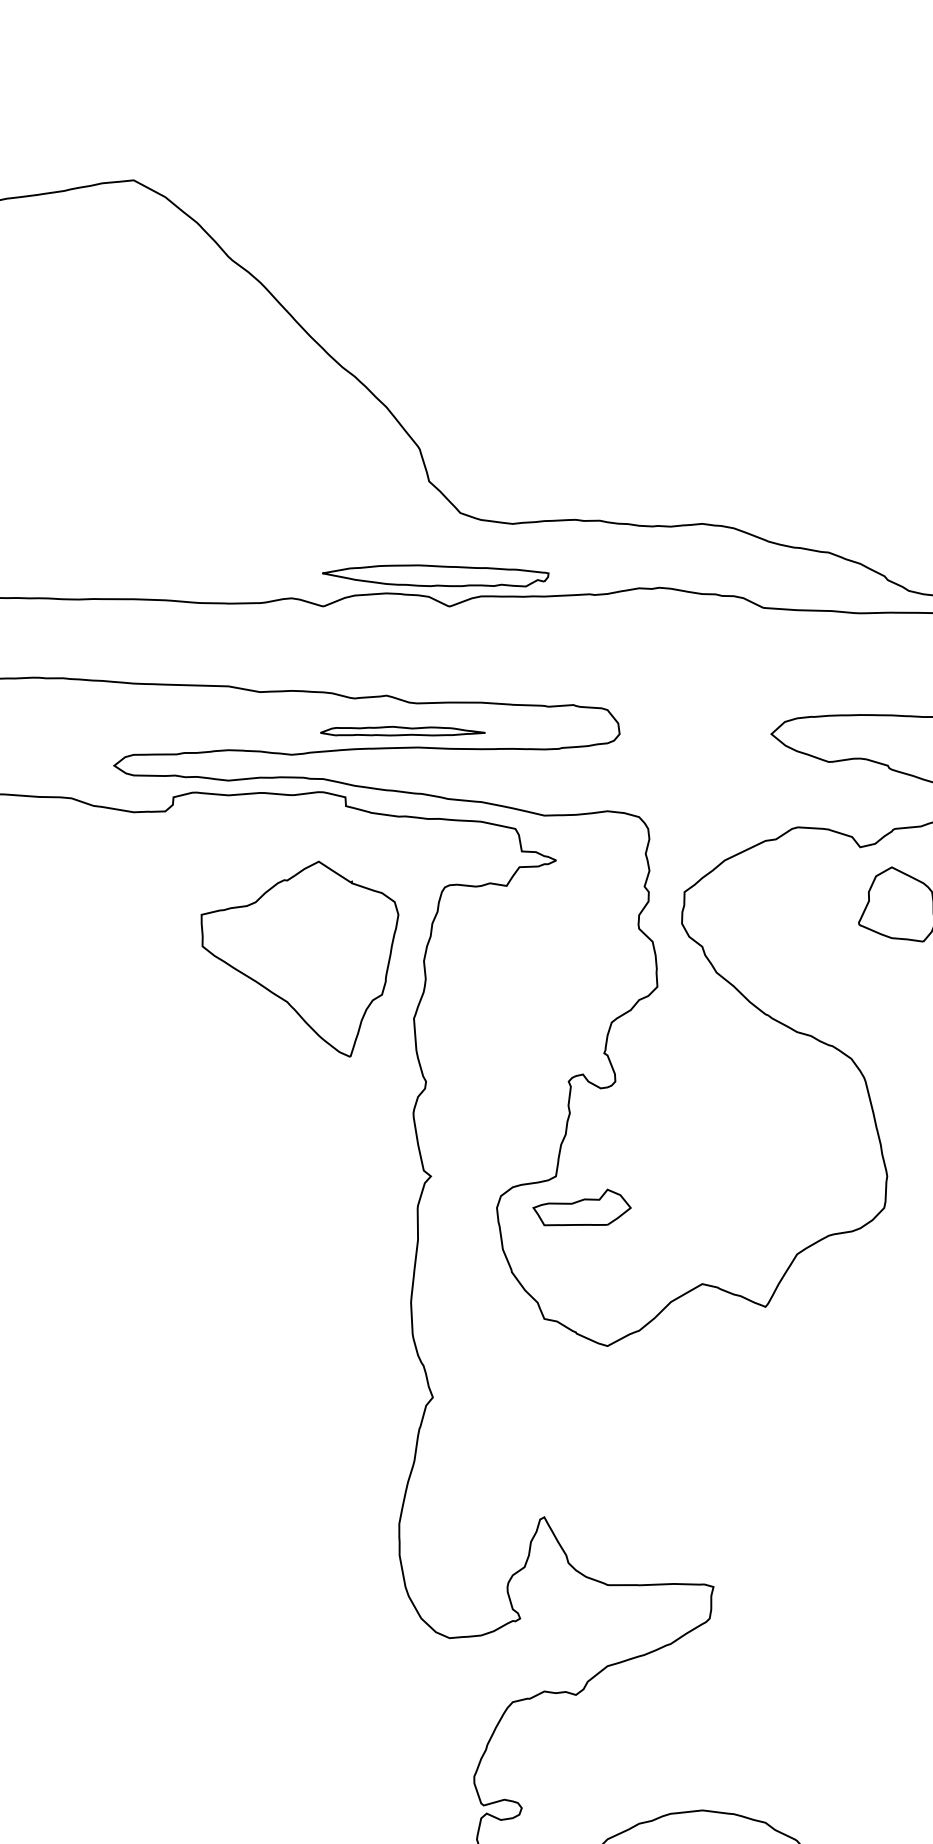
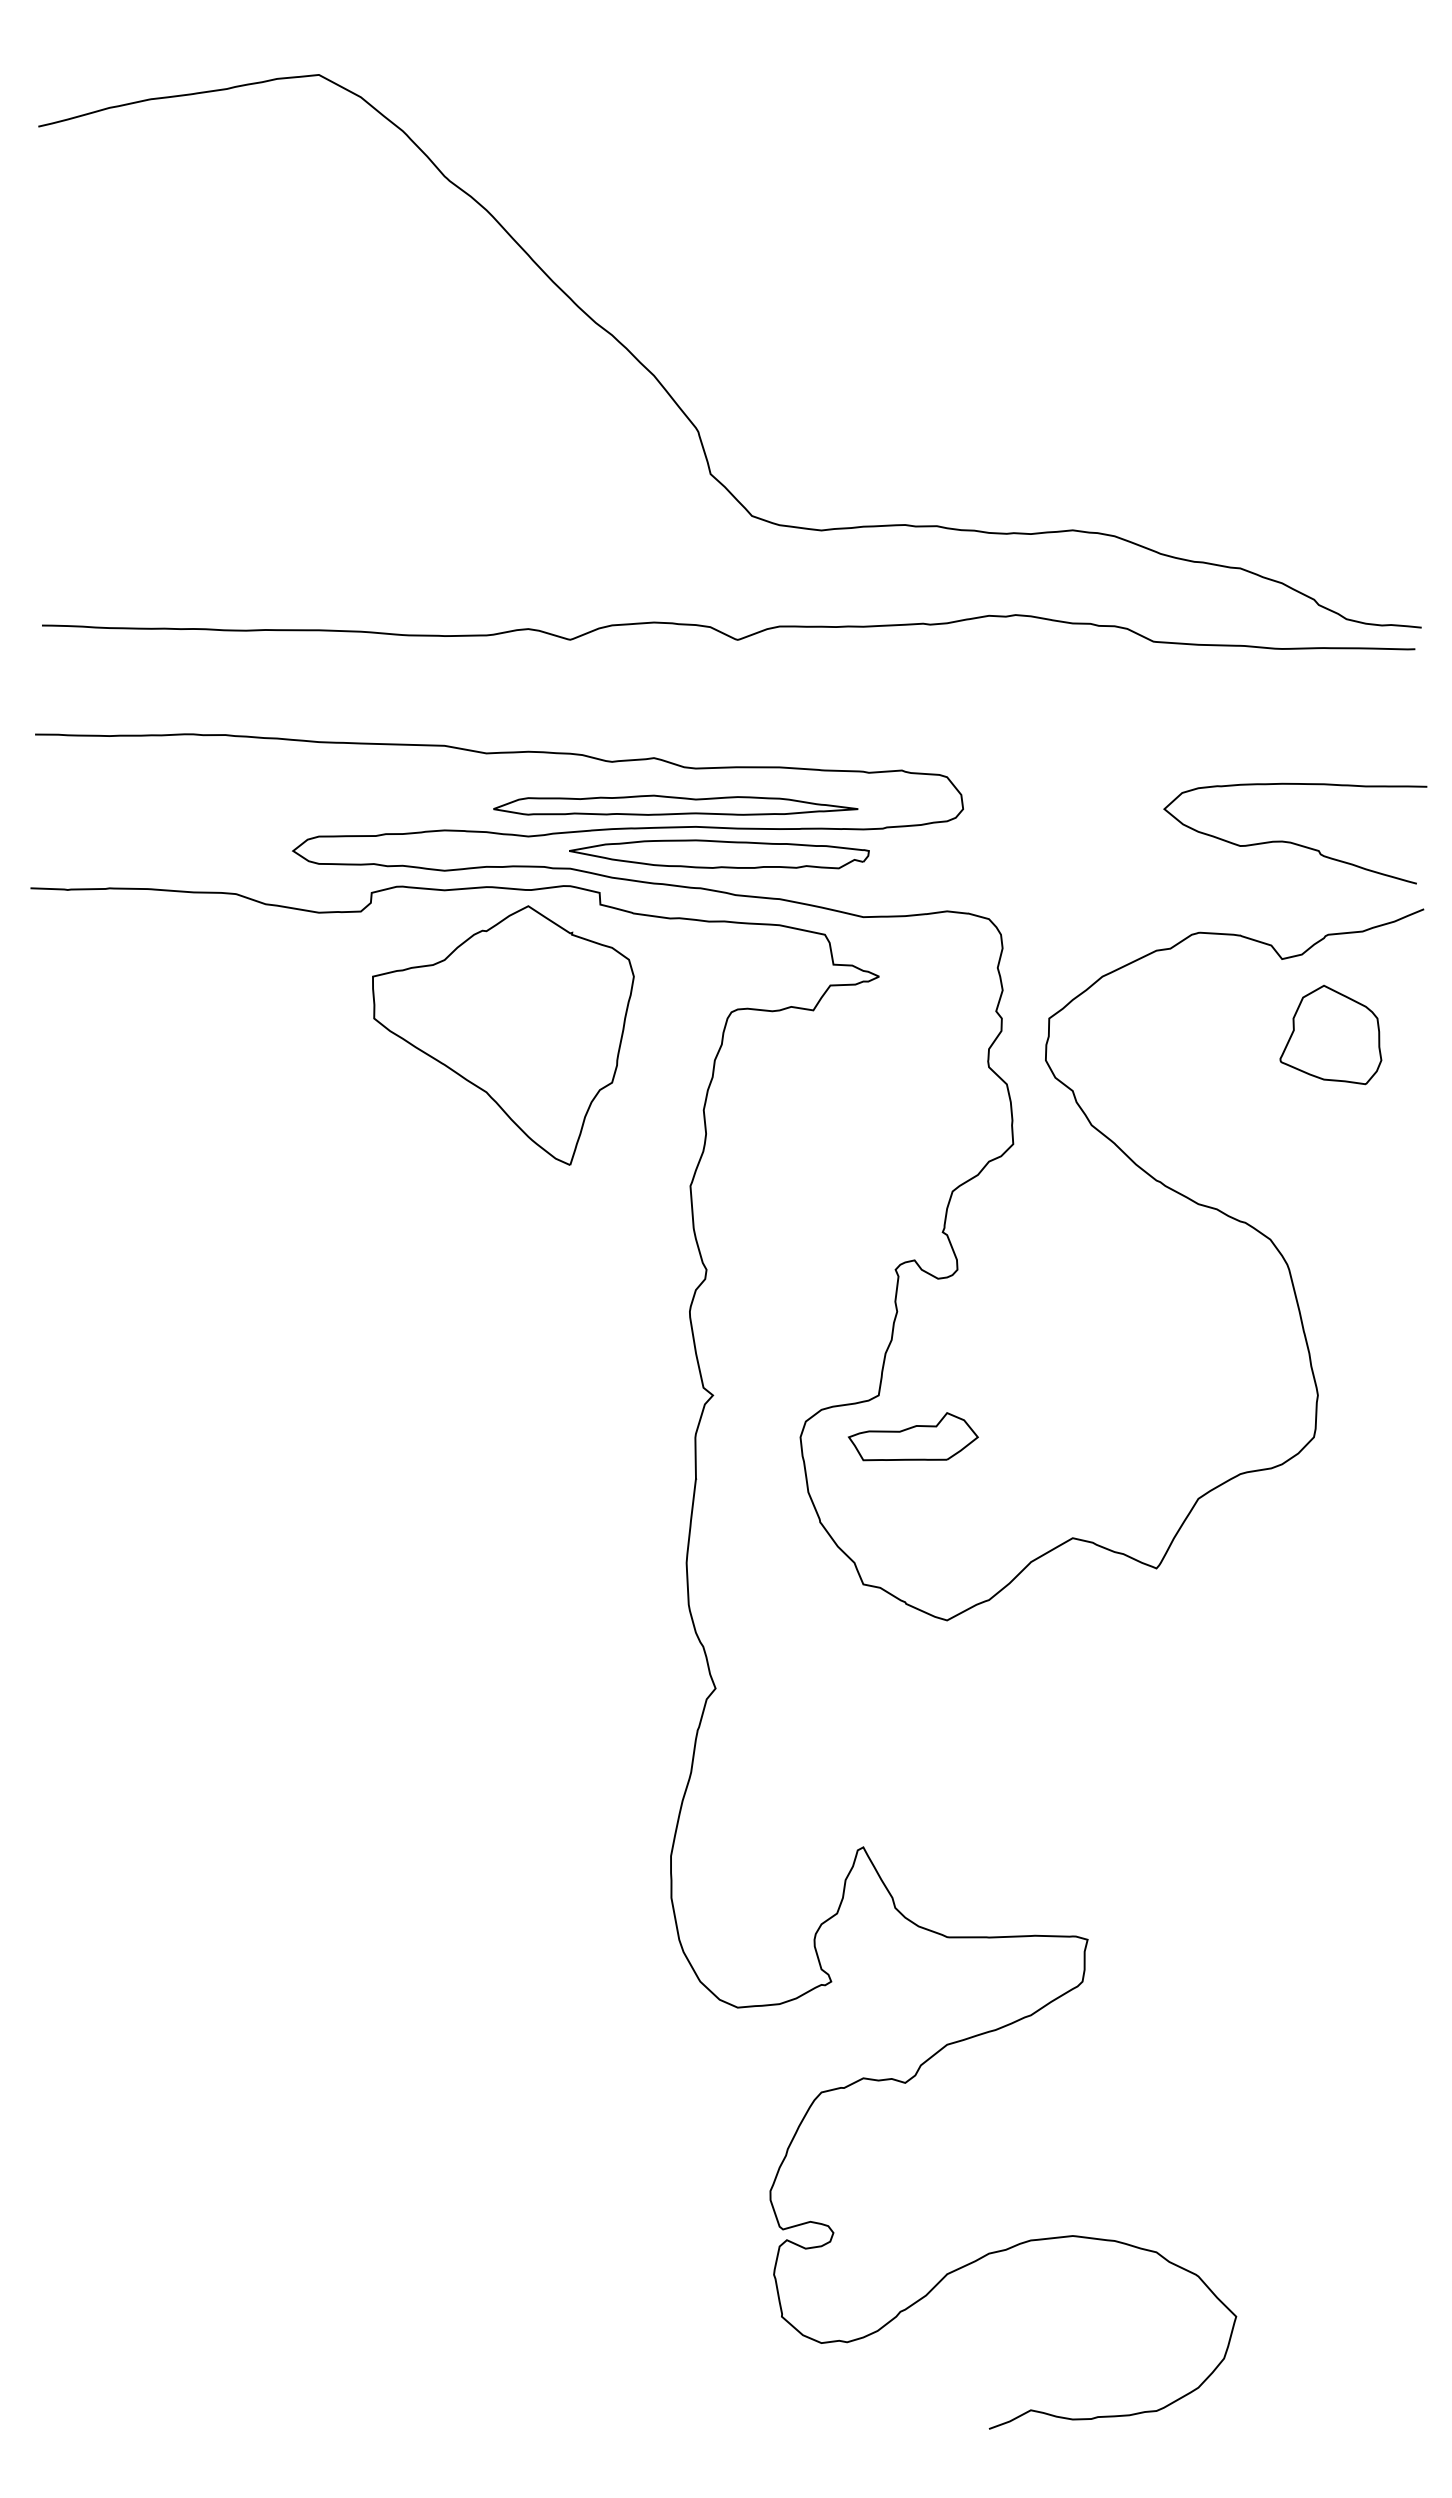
part: (435, 576) -> (719, 854), moved
part: (402, 730) -> (675, 804), size x1.67
part: (300, 959) -> (503, 1035), moved

